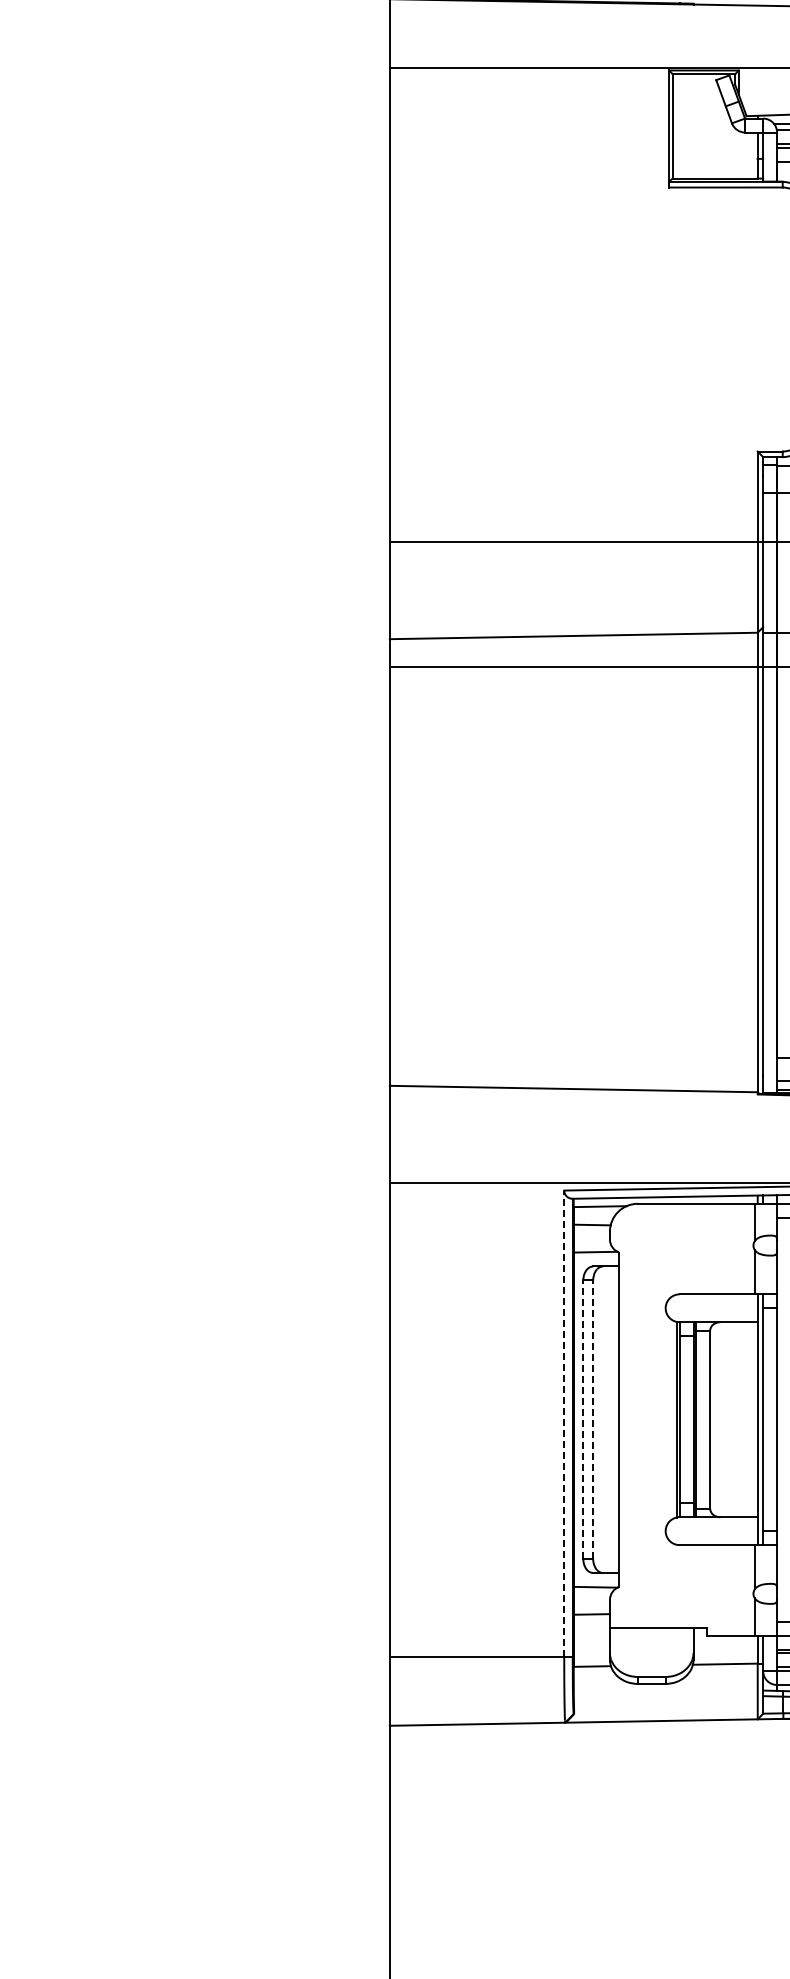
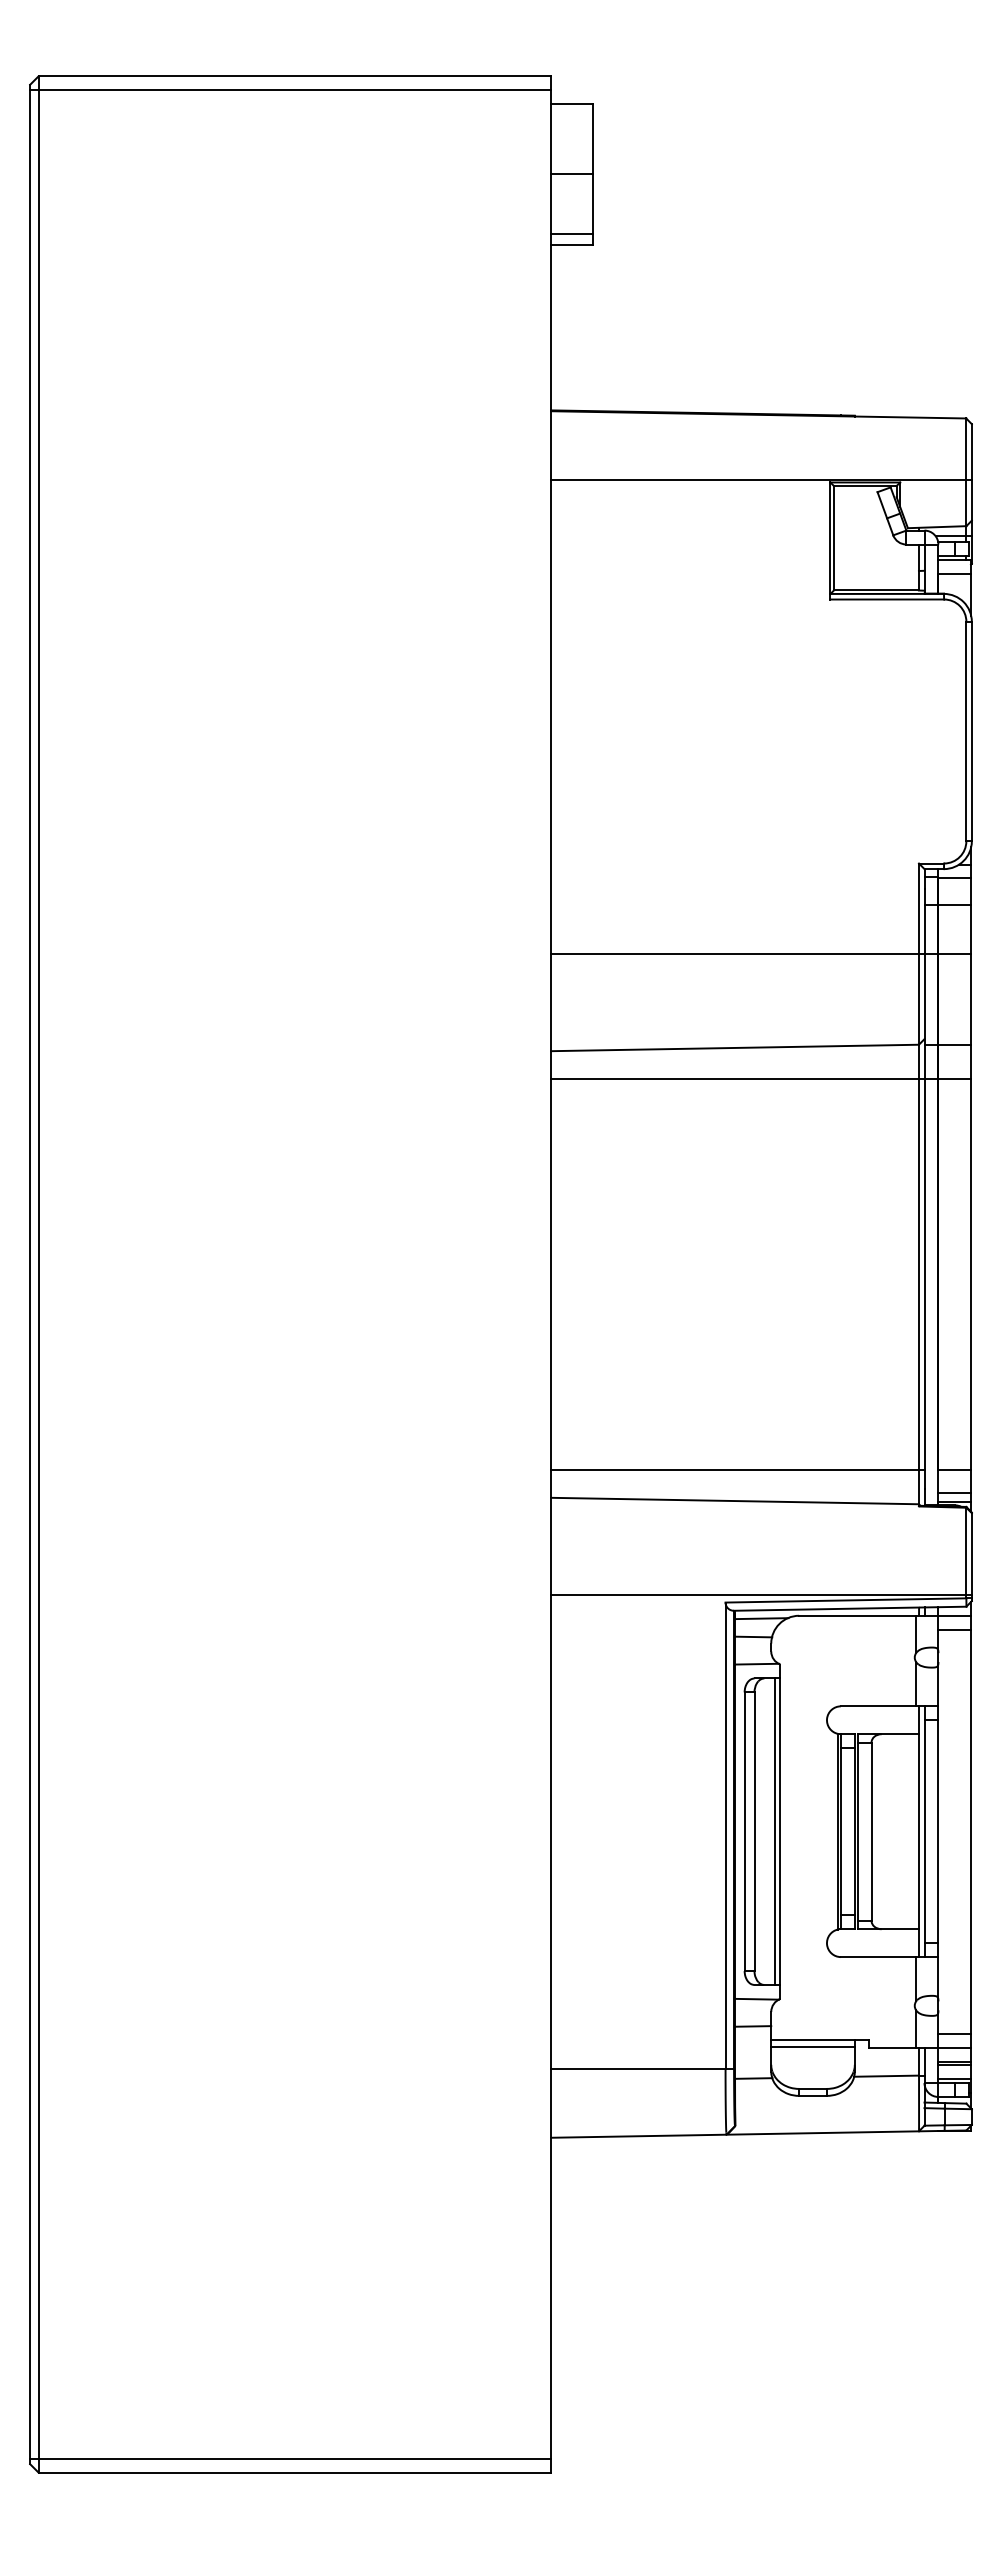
line: (576, 1057) -> (737, 1469), added
line: (583, 1419) -> (744, 1831), dashed -> solid
line: (593, 1419) -> (754, 1831), dashed -> solid
line: (613, 1419) -> (774, 1831), added
line: (564, 1423) -> (725, 1835), dashed -> solid
line: (651, 1635) -> (812, 2047), added

